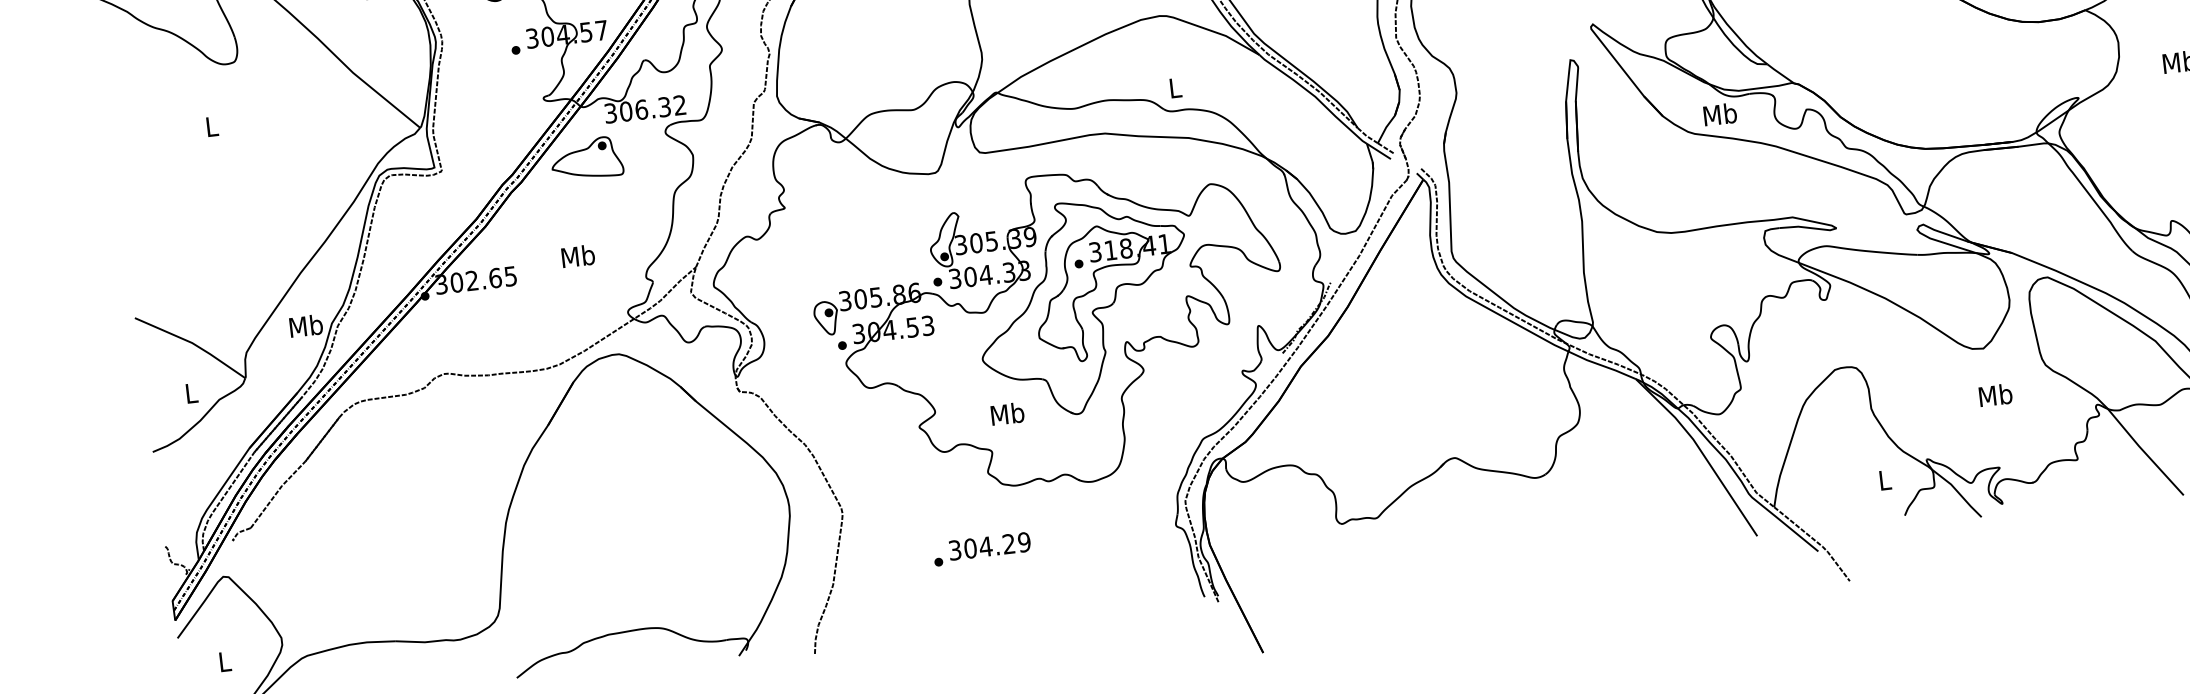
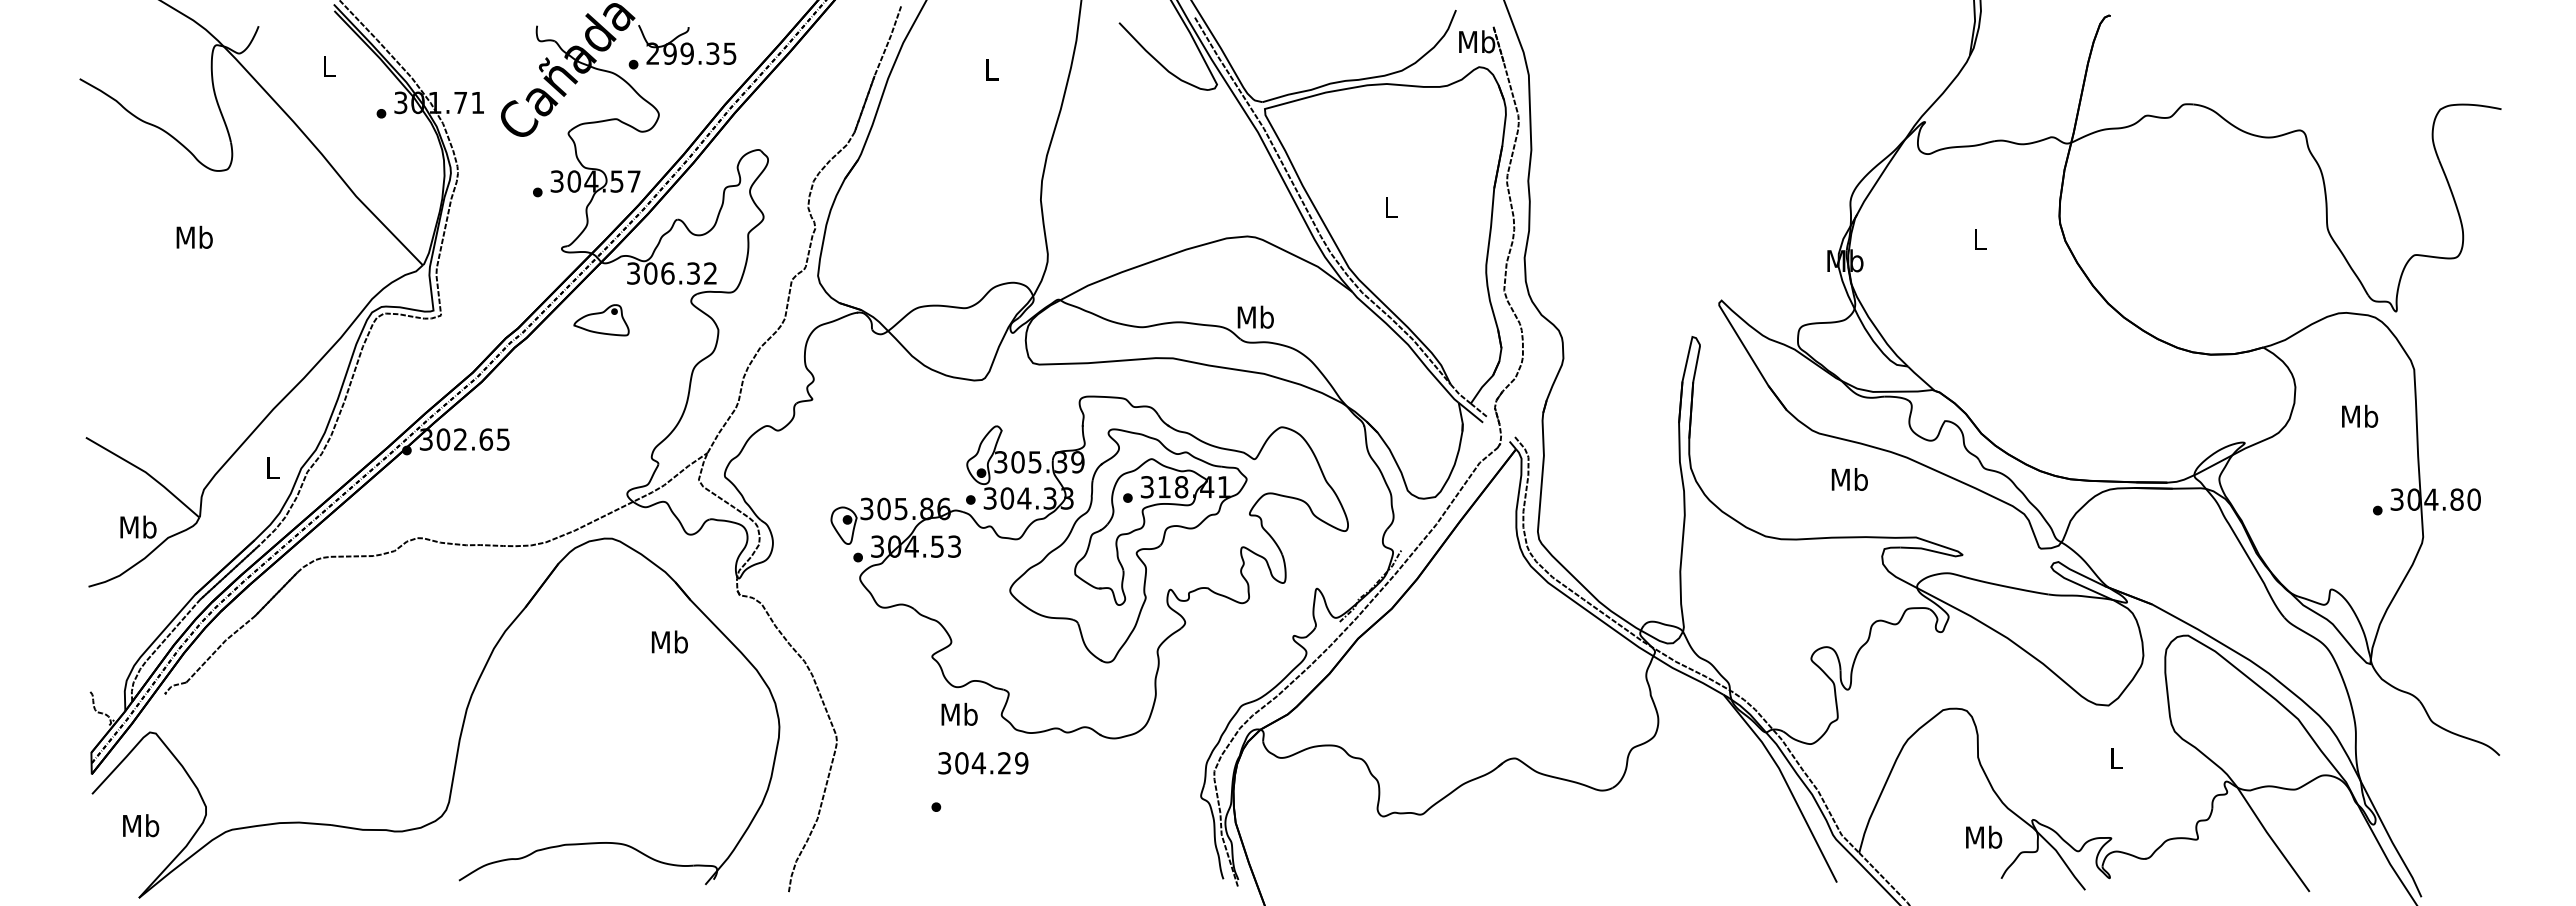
text: (1174, 87) -> (1255, 316), L -> Mb
text: (1719, 114) -> (1849, 479), moved
text: (211, 125) -> (194, 236), L -> Mb
part: (586, 158) -> (601, 319), size x0.7
text: (577, 255) -> (669, 641), moved
text: (305, 325) -> (272, 467), Mb -> L
text: (191, 392) -> (138, 526), L -> Mb
text: (1995, 394) -> (2116, 757), Mb -> L
text: (1007, 413) -> (959, 713), moved
text: (1885, 479) -> (1984, 836), L -> Mb
text: (990, 546) -> (983, 763), moved
text: (225, 661) -> (141, 825), L -> Mb

